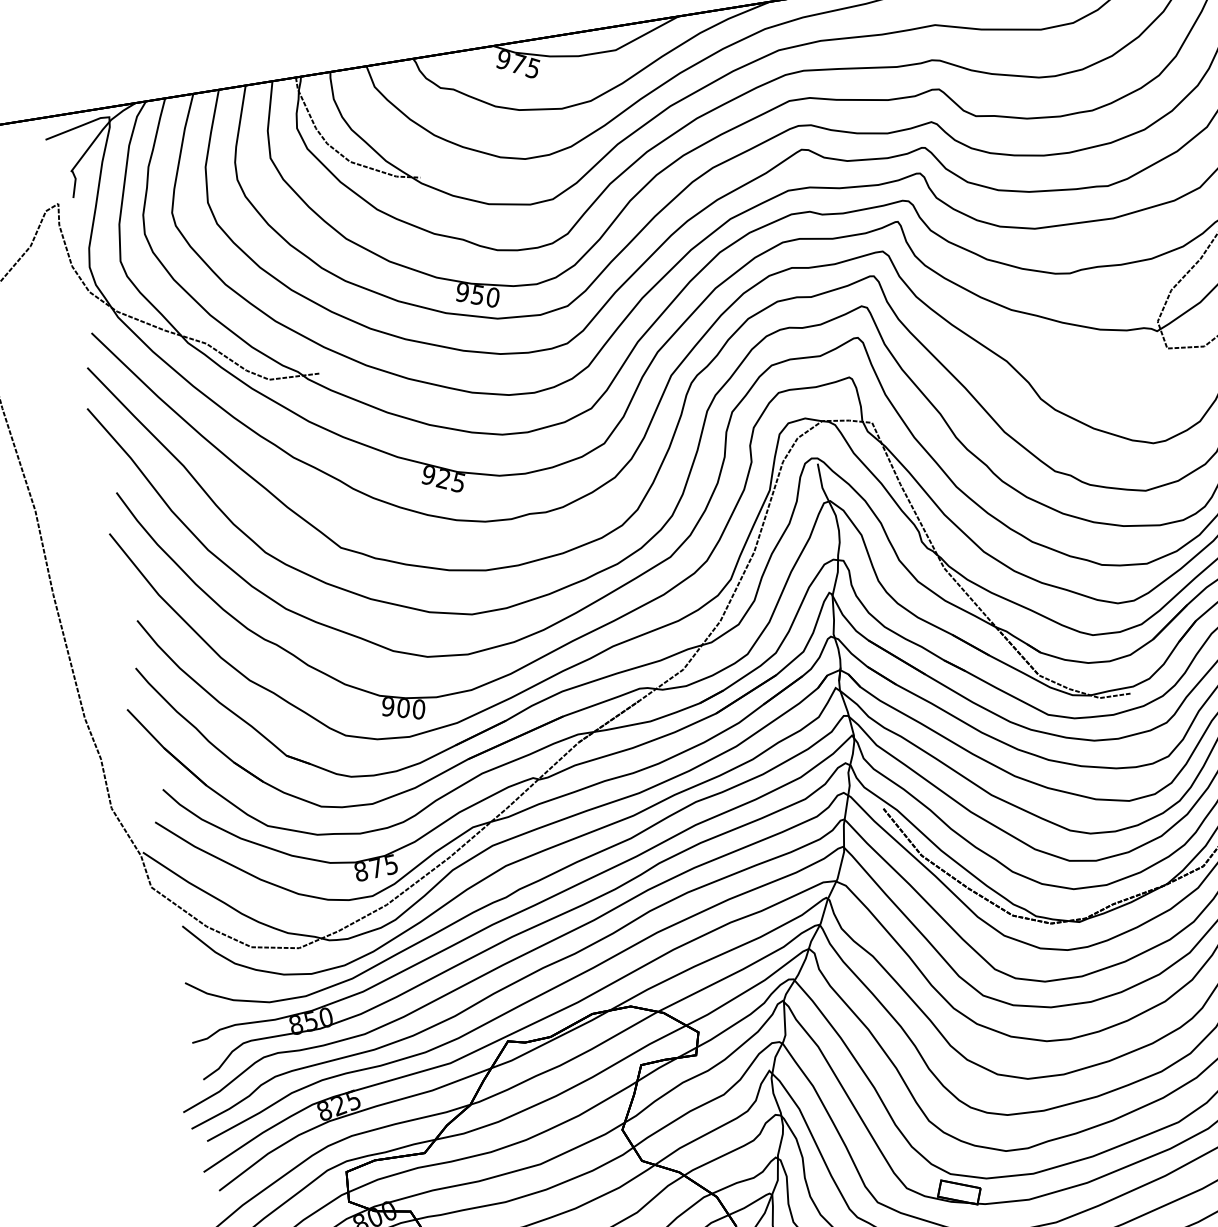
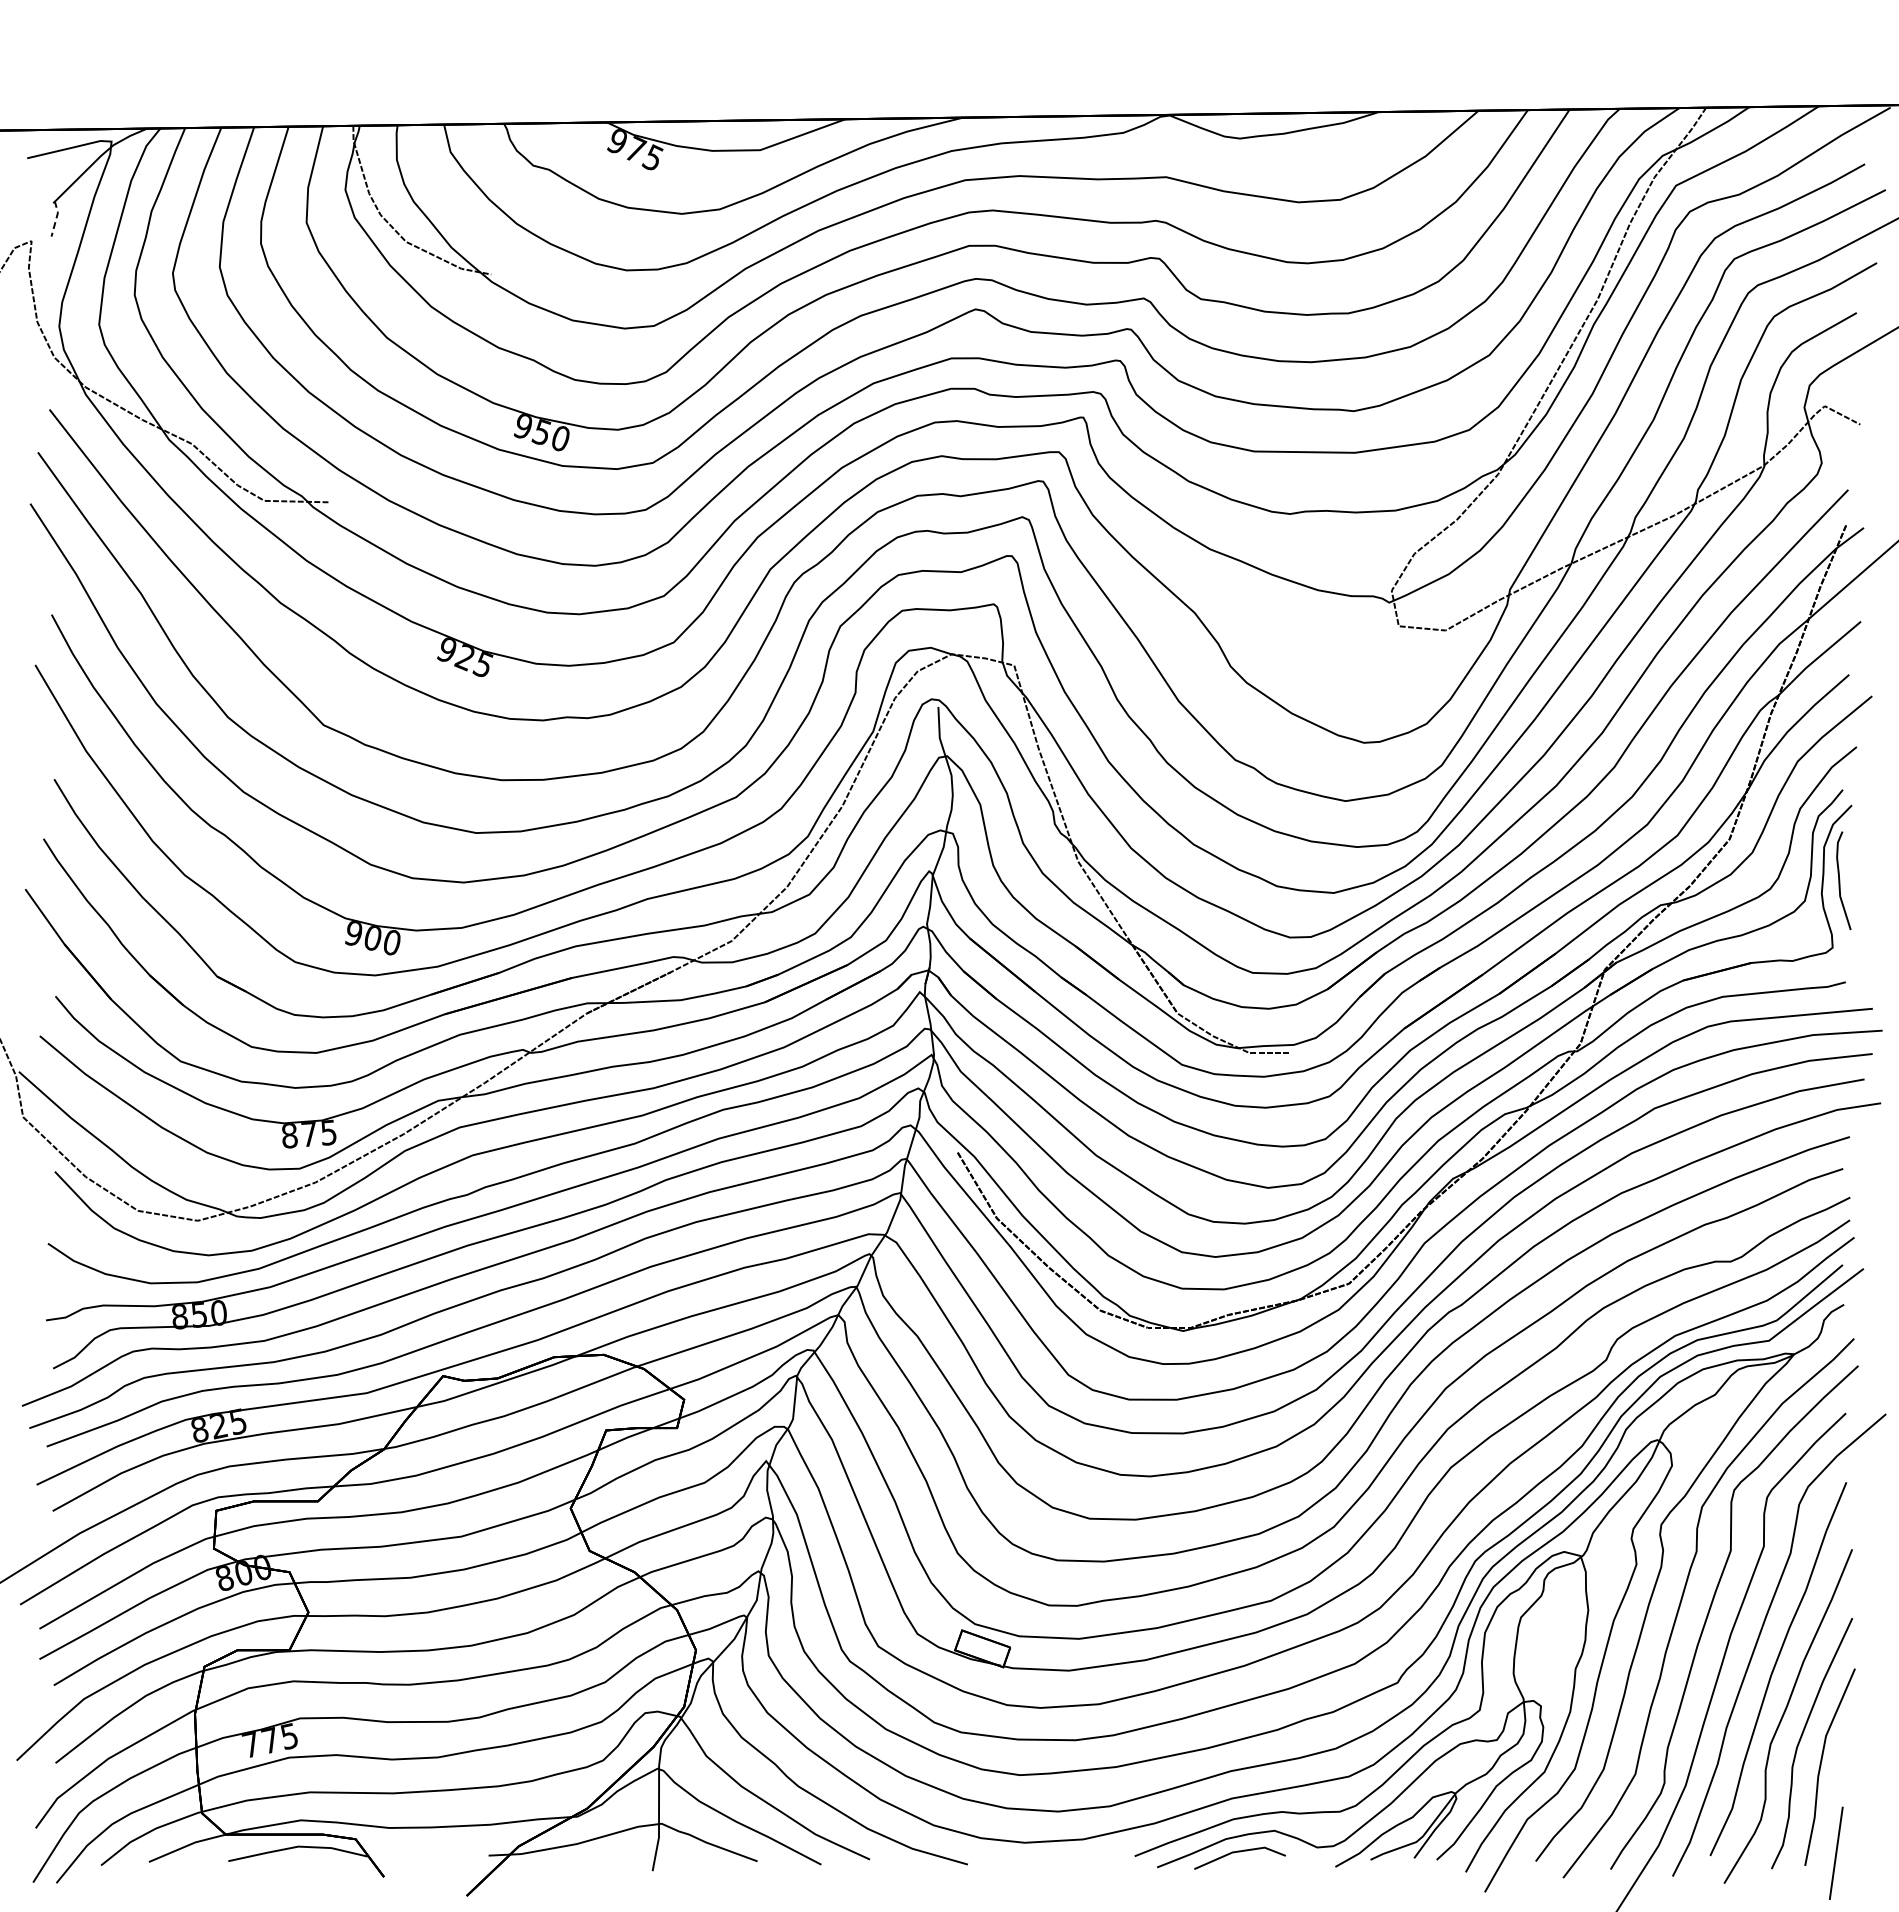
line: (75, 183) -> (56, 218), solid -> dashed

